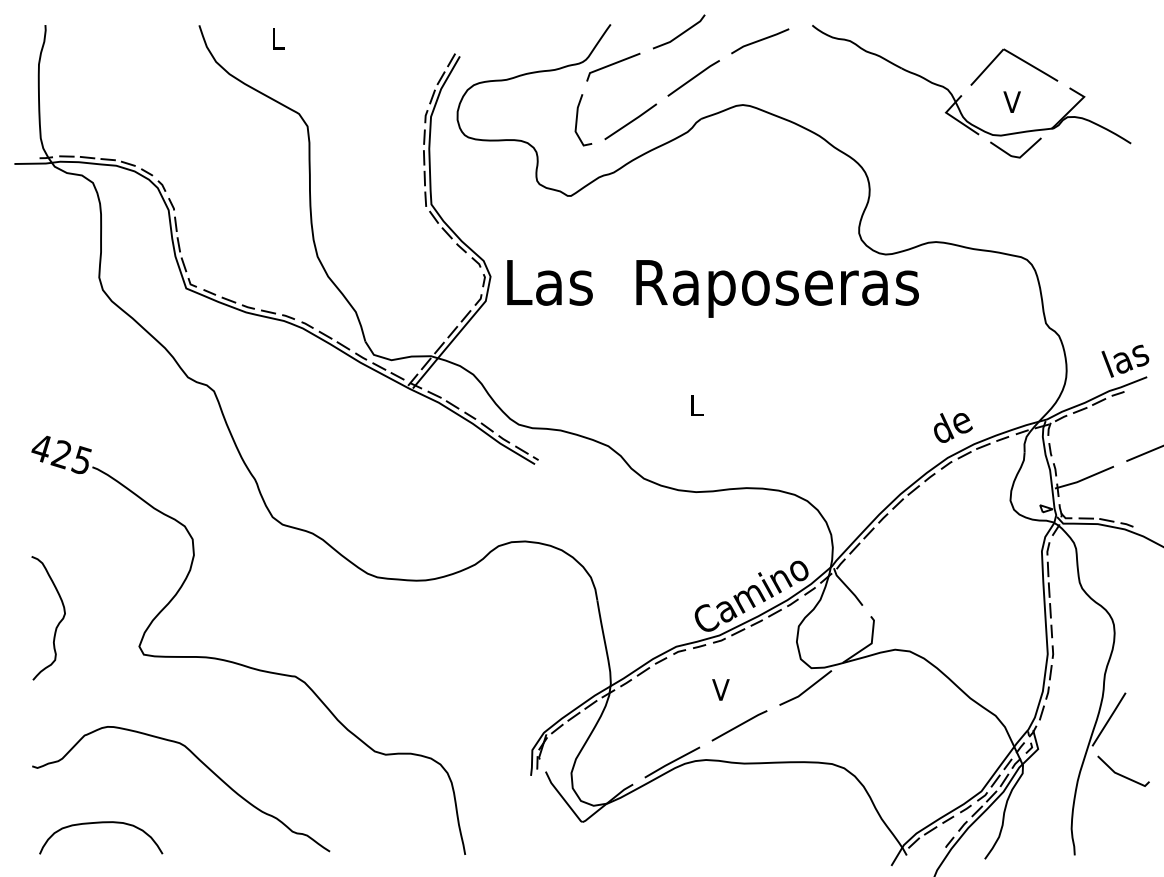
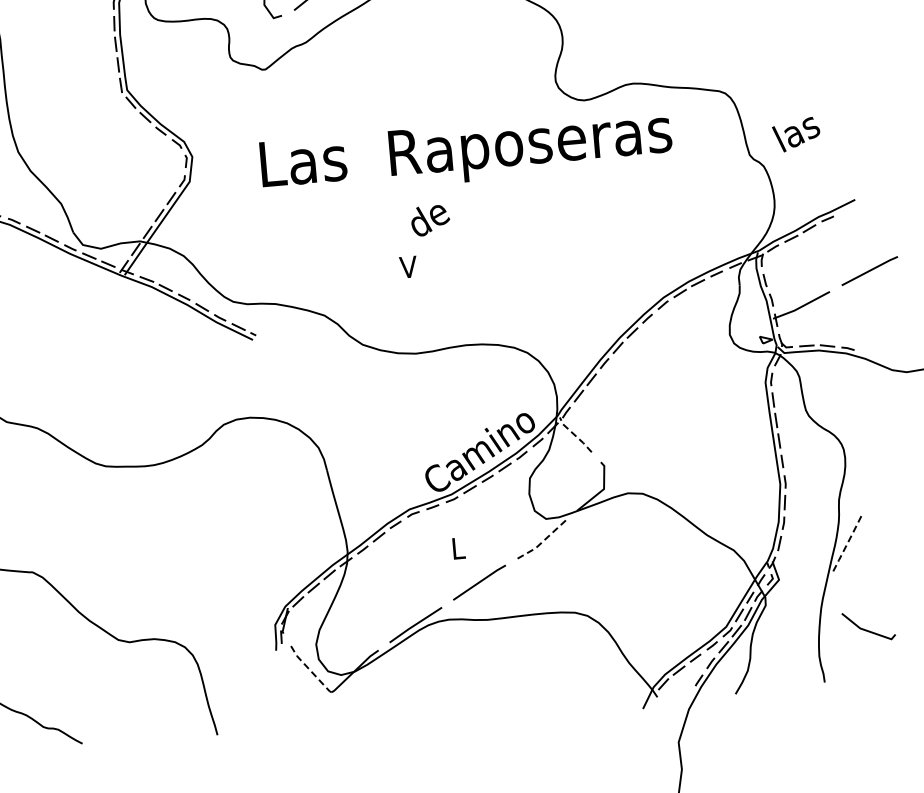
text: (712, 288) -> (465, 152), moved
text: (1125, 360) -> (796, 134), moved
text: (695, 405) -> (407, 267), L -> V
text: (953, 427) -> (430, 220), moved
line: (847, 587) -> (575, 435), solid -> dashed
text: (720, 689) -> (457, 548), V -> L
line: (806, 689) -> (543, 540), solid -> dashed
line: (1109, 719) -> (847, 544), solid -> dashed
line: (1121, 774) -> (867, 629), moved
line: (562, 797) -> (309, 669), solid -> dashed

